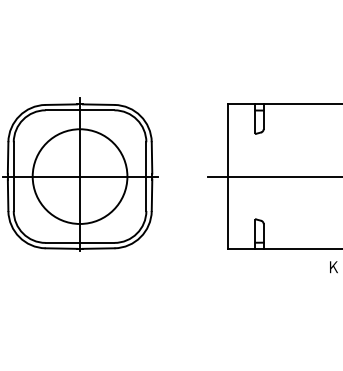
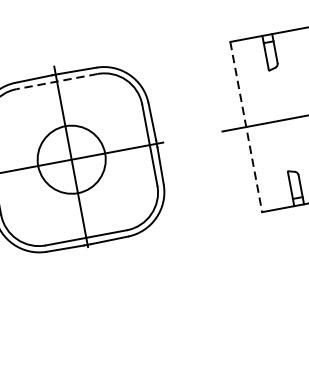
line: (79, 110) -> (56, 81), solid -> dashed
circle: (79, 176) -> (71, 159), size x0.6
line: (228, 177) -> (246, 128), solid -> dashed

